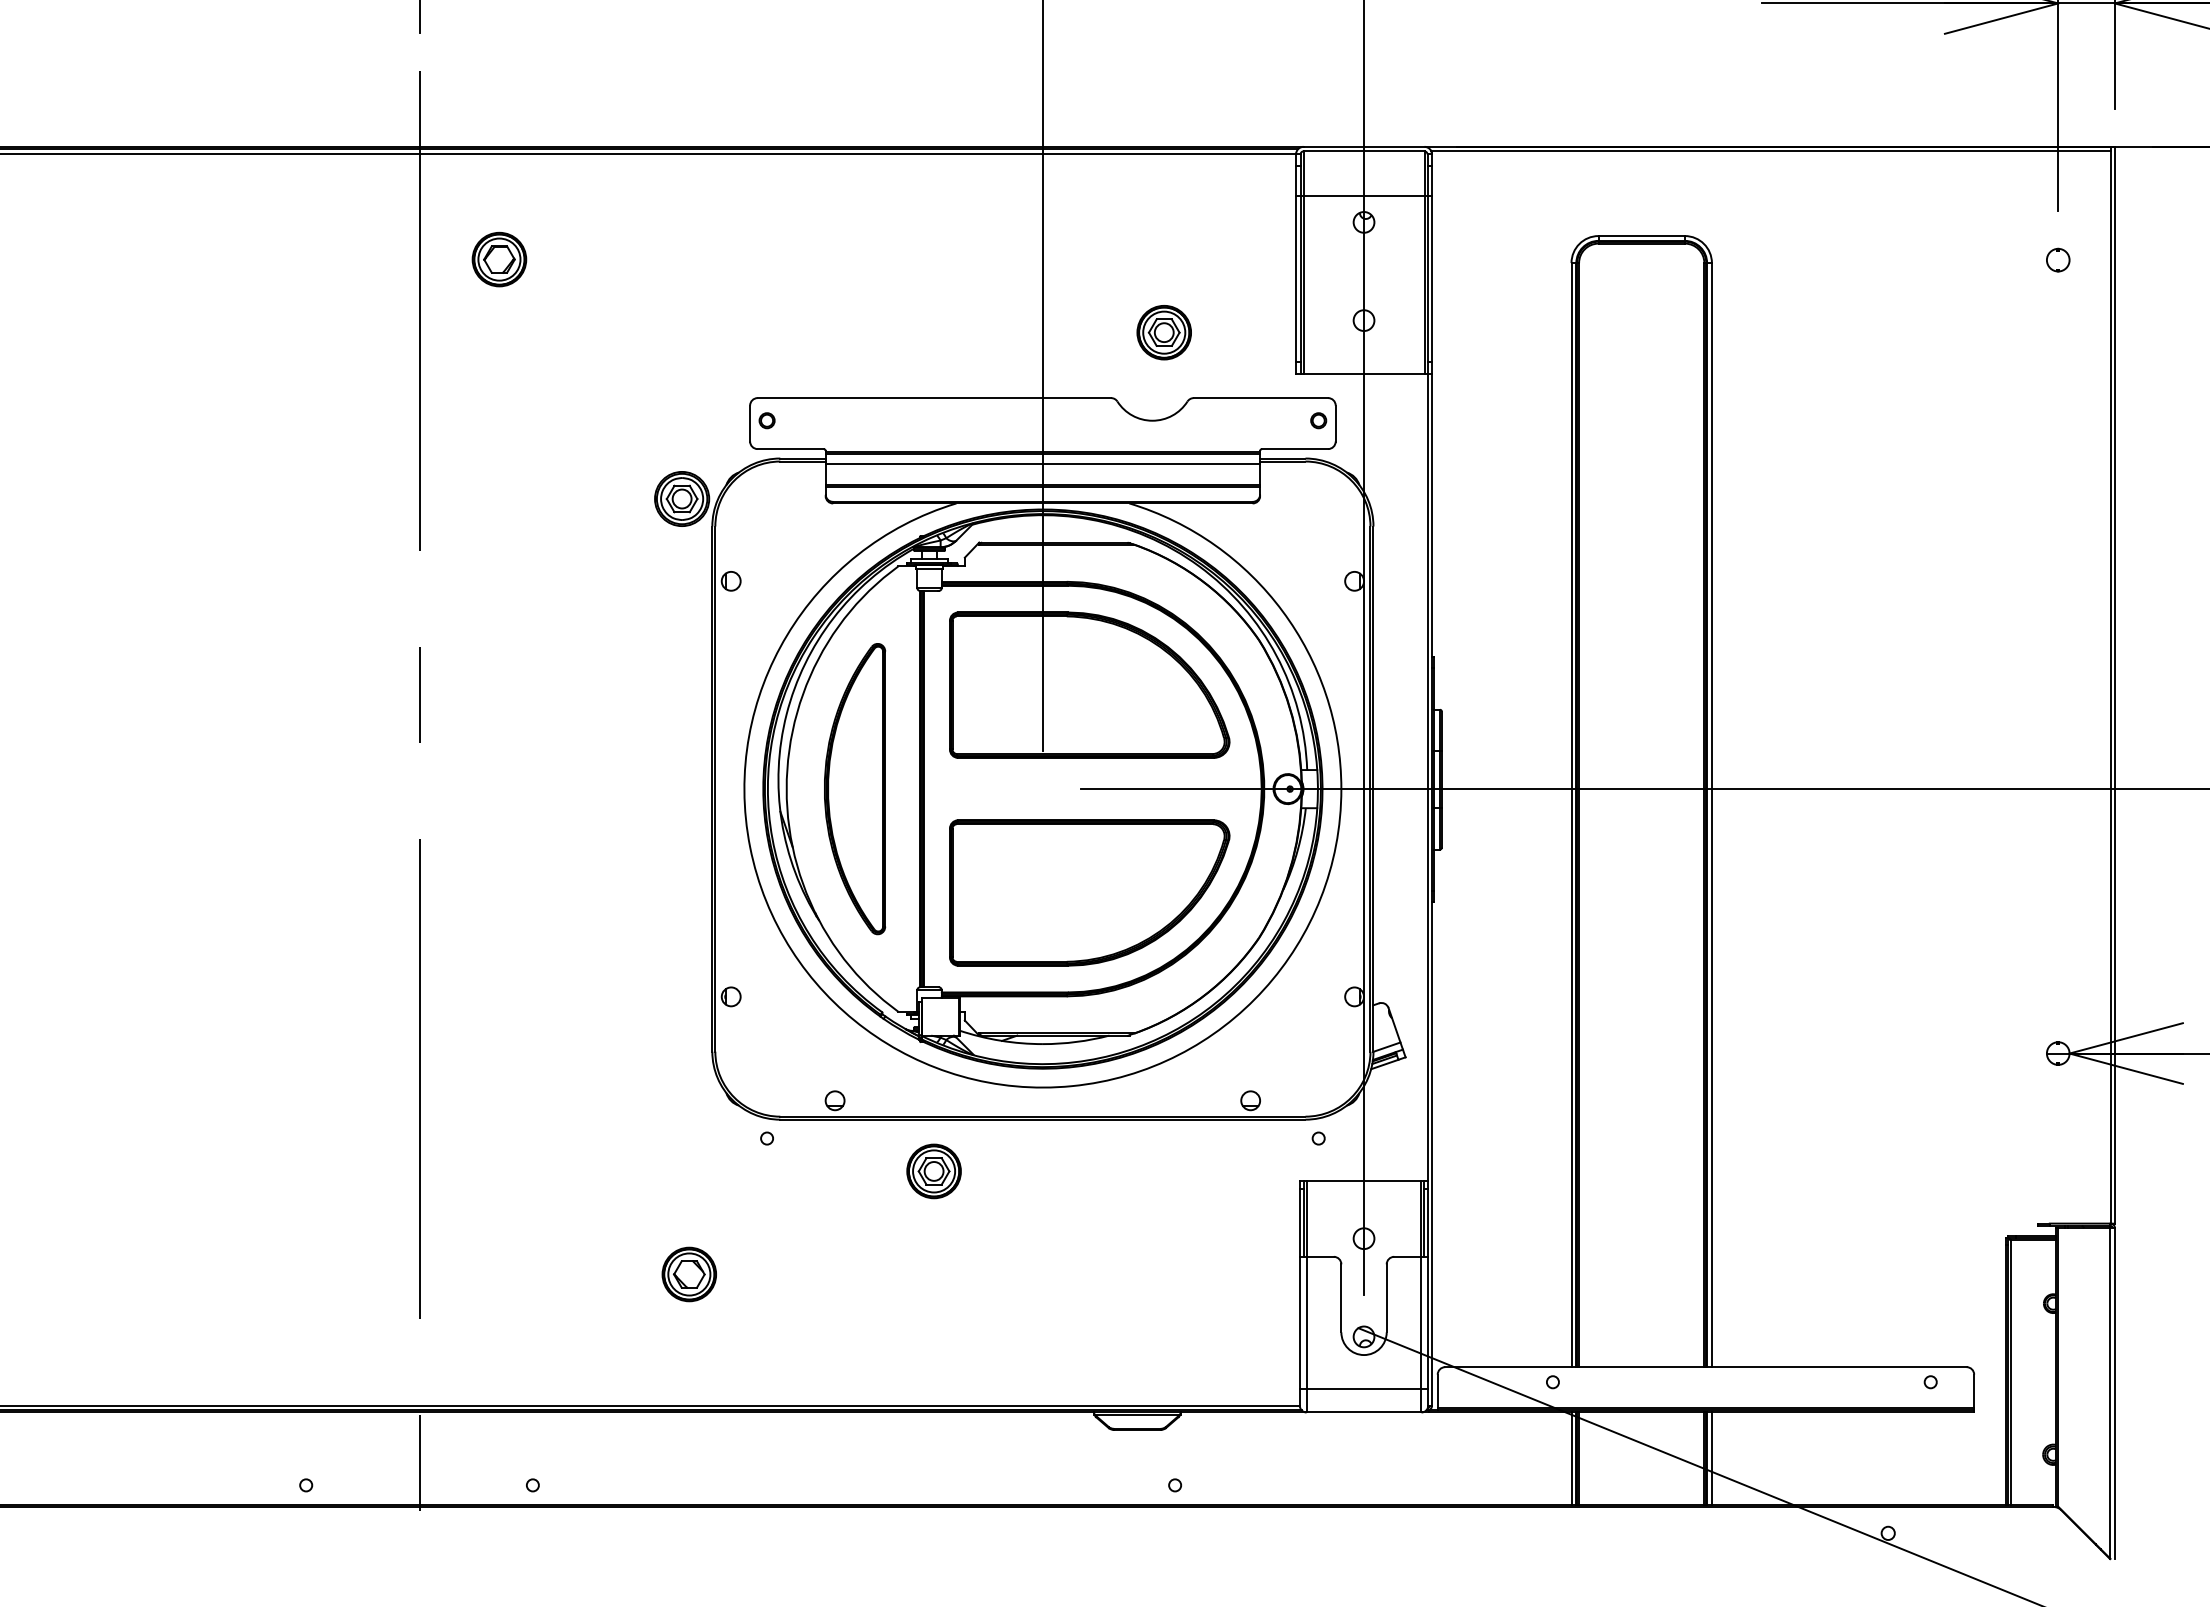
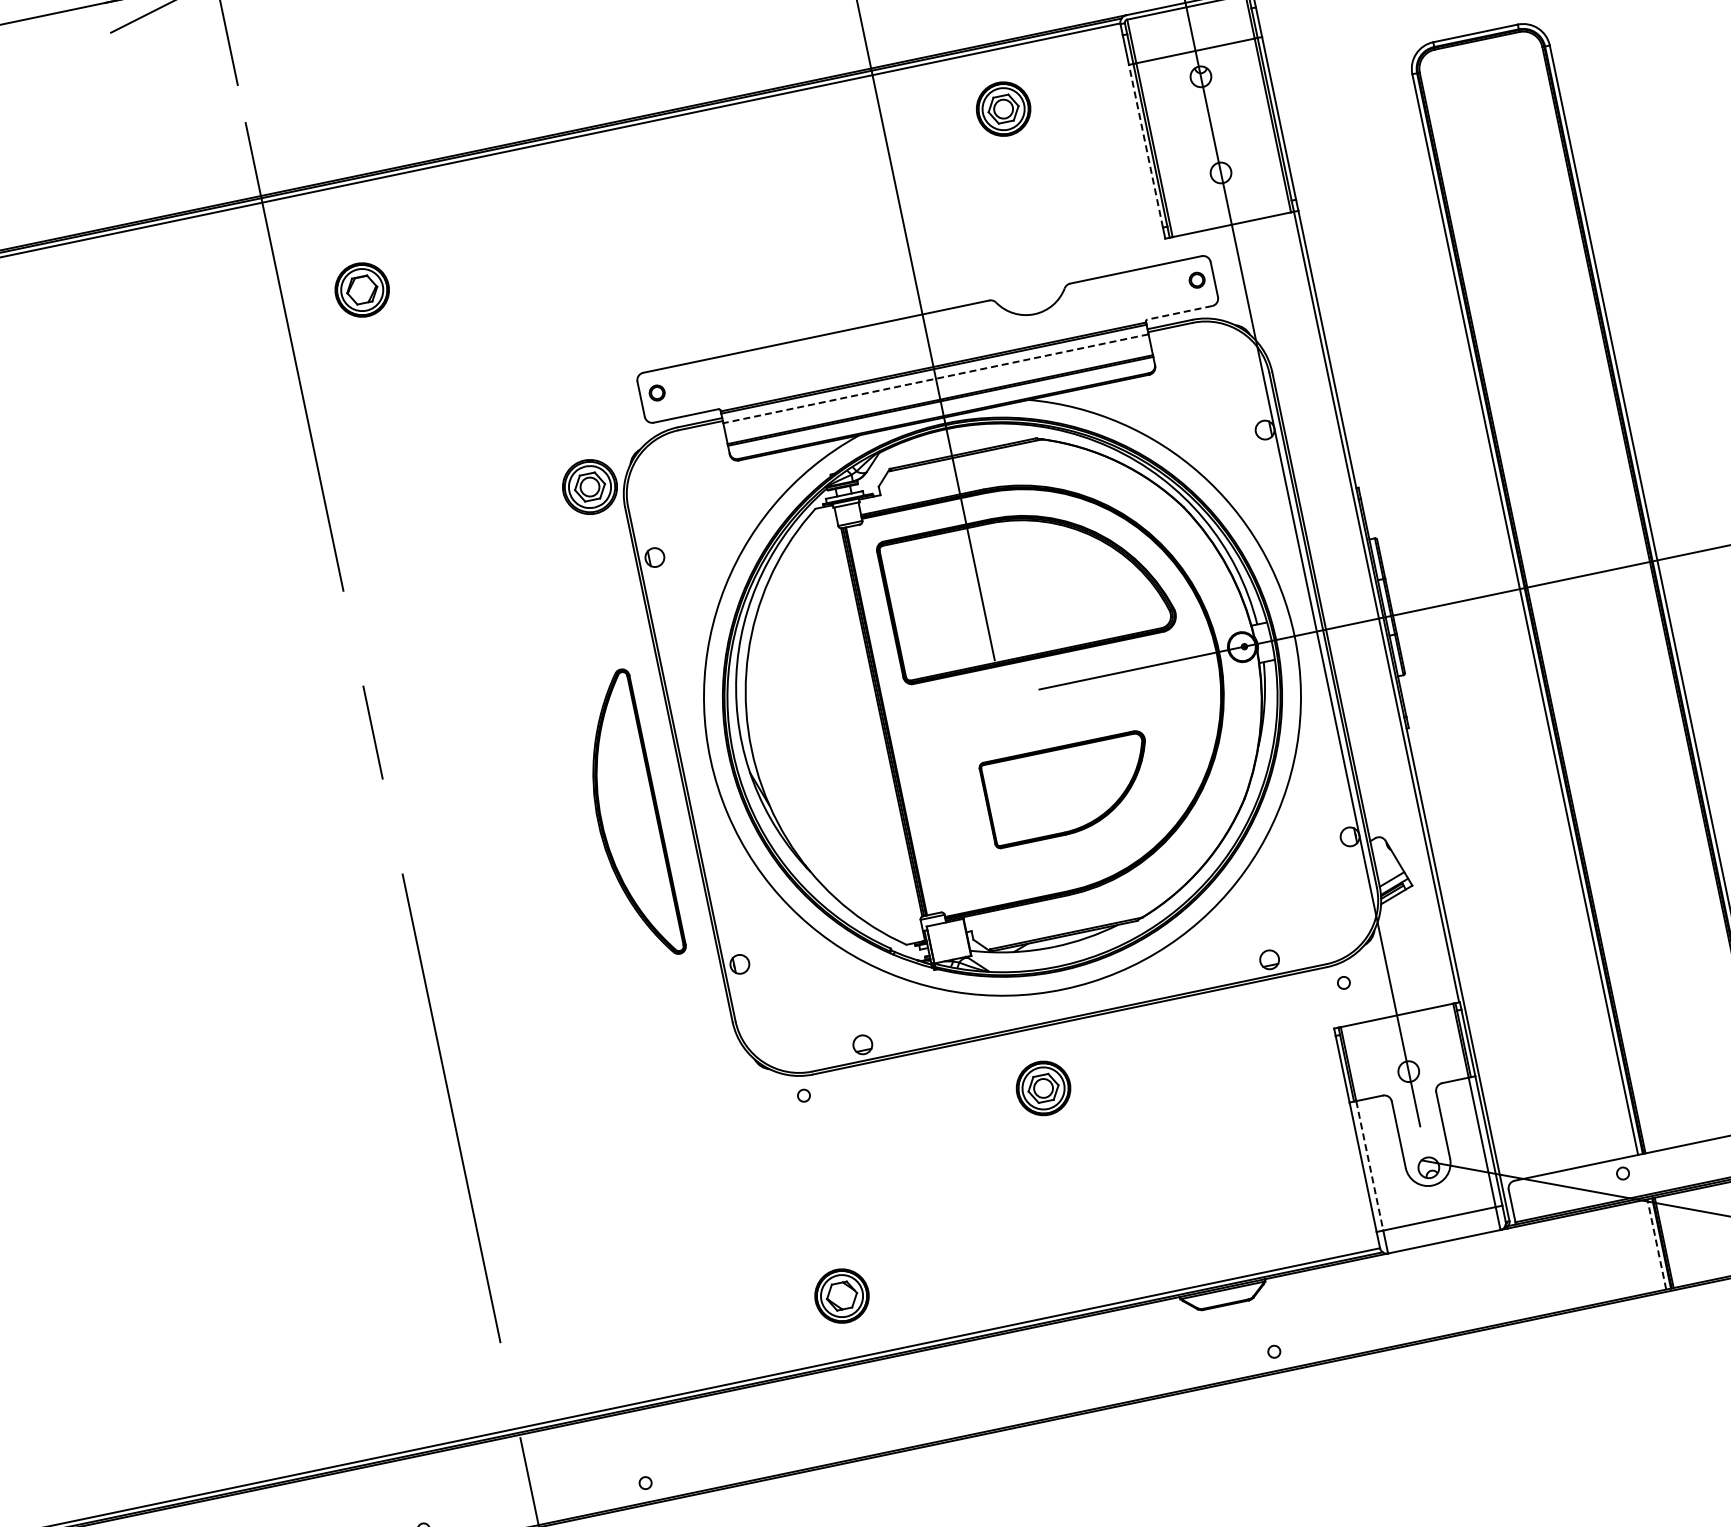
line: (1296, 278) -> (1146, 145), solid -> dashed
part: (1163, 332) -> (1002, 109), moved
line: (1294, 449) -> (1179, 313), solid -> dashed
line: (1042, 463) -> (935, 378), solid -> dashed
part: (855, 789) -> (628, 816), moved
part: (1089, 892) -> (1069, 788), size x0.6
part: (933, 1171) -> (1042, 1088), moved
part: (688, 1274) -> (841, 1296), moved
line: (1306, 1323) -> (1369, 1166), solid -> dashed
line: (1571, 1458) -> (1656, 1244), solid -> dashed

